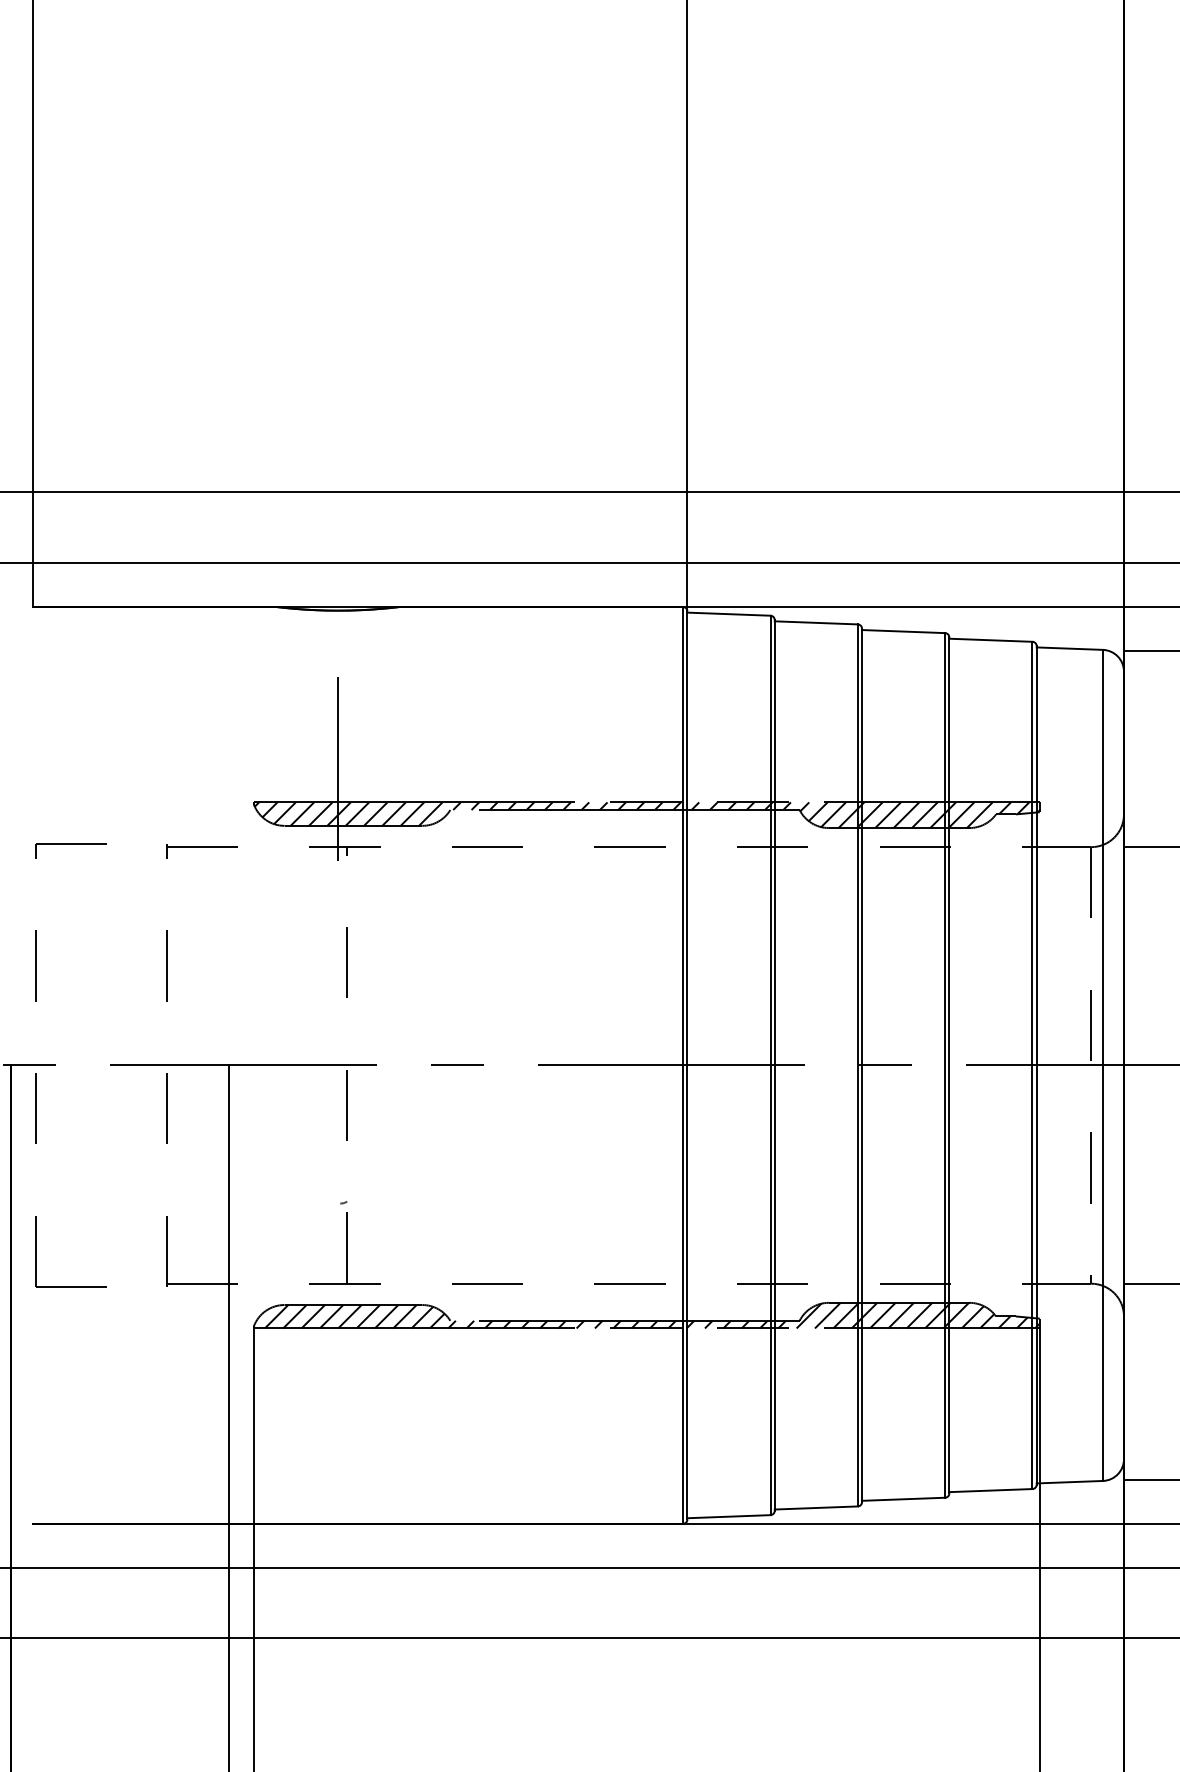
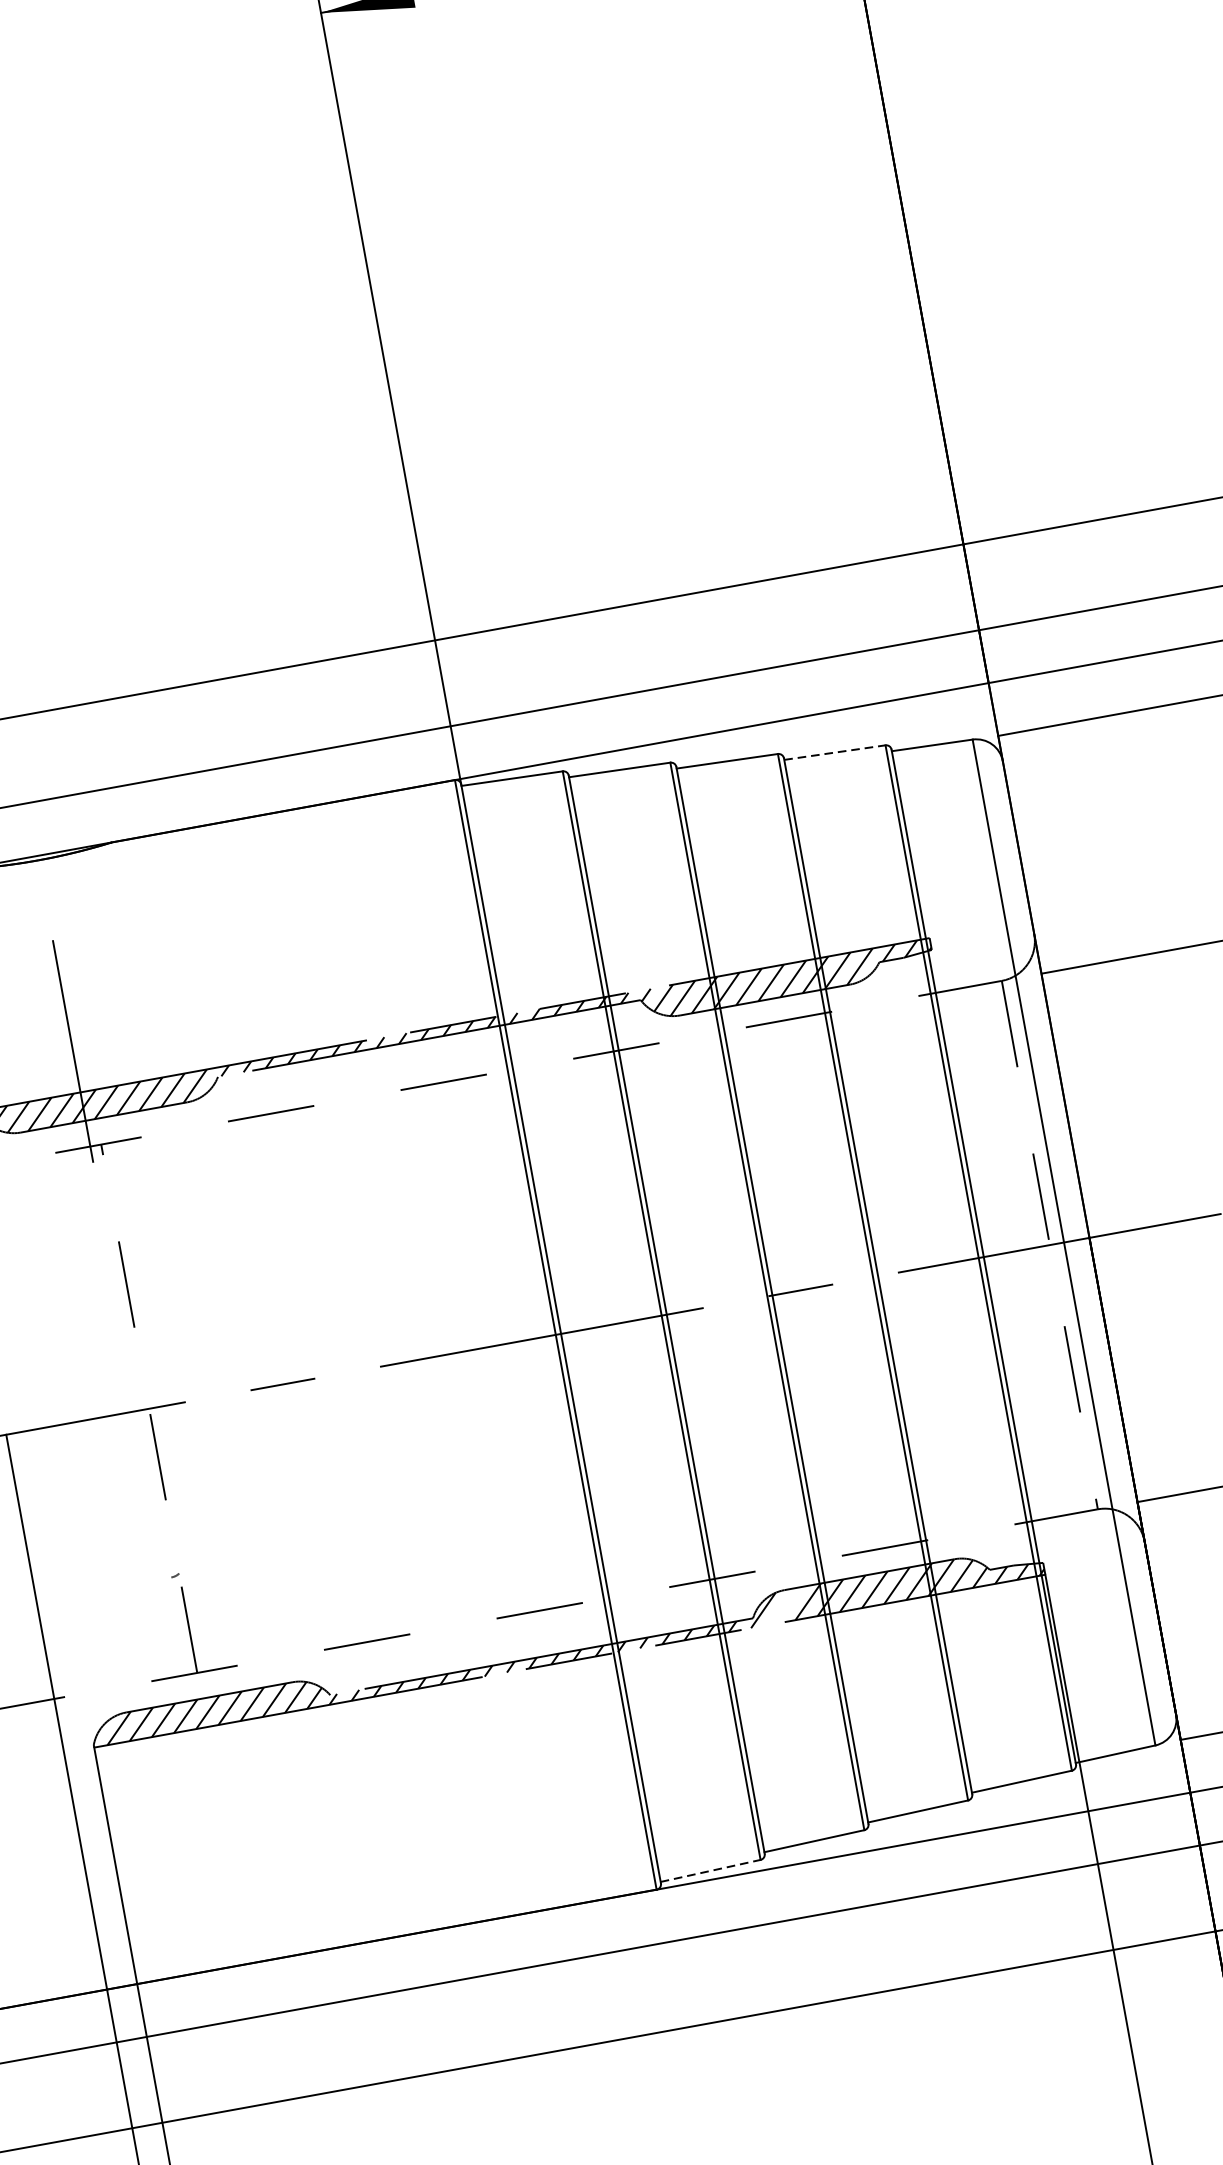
line: (990, 640) -> (834, 752), solid -> dashed
line: (827, 1315) -> (785, 1605), removed
line: (728, 1516) -> (710, 1870), solid -> dashed

